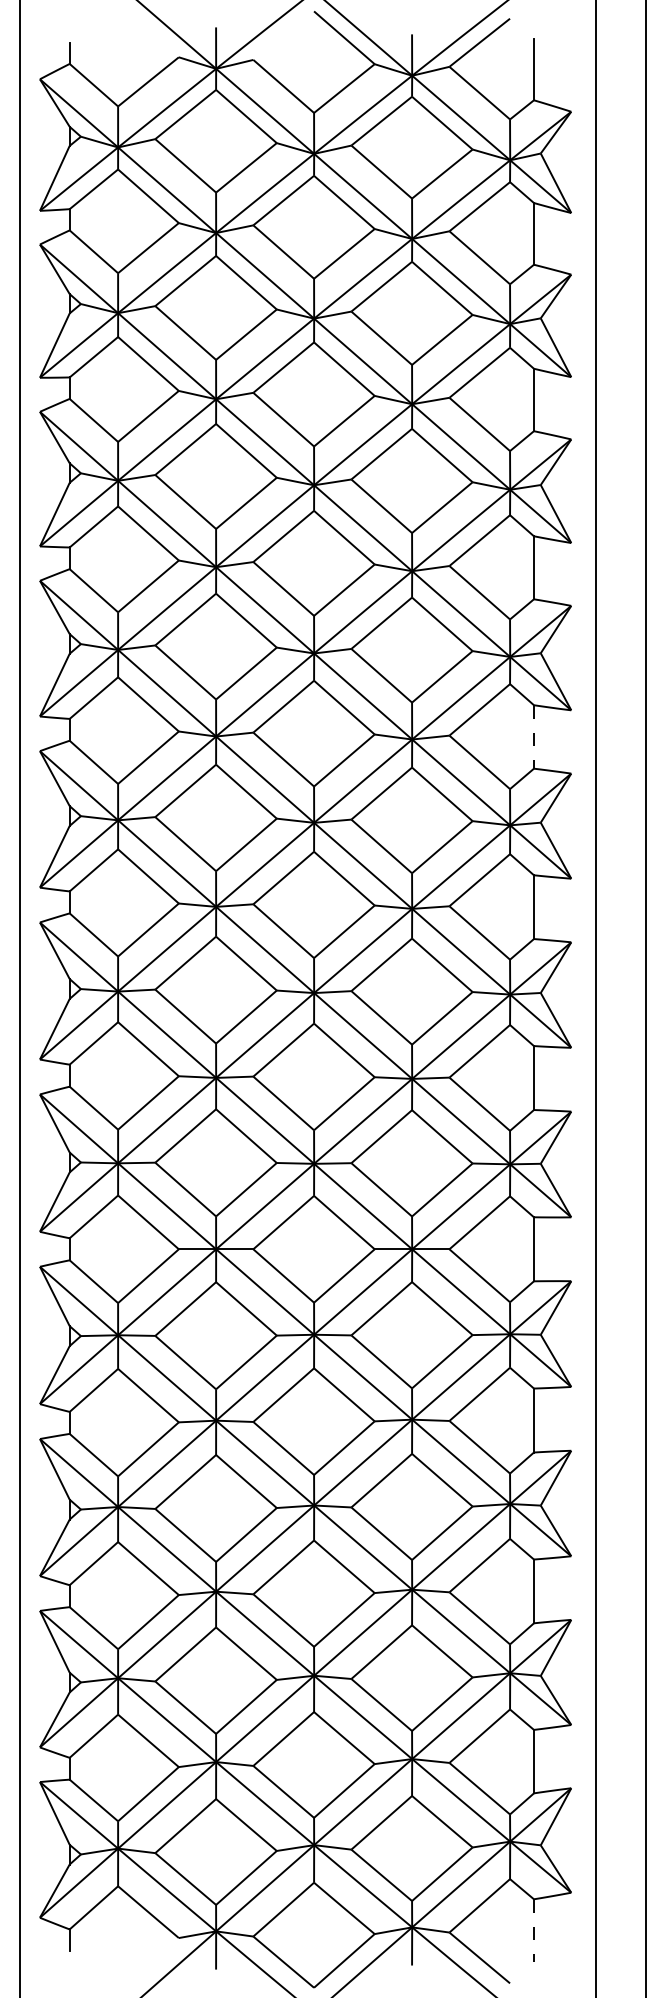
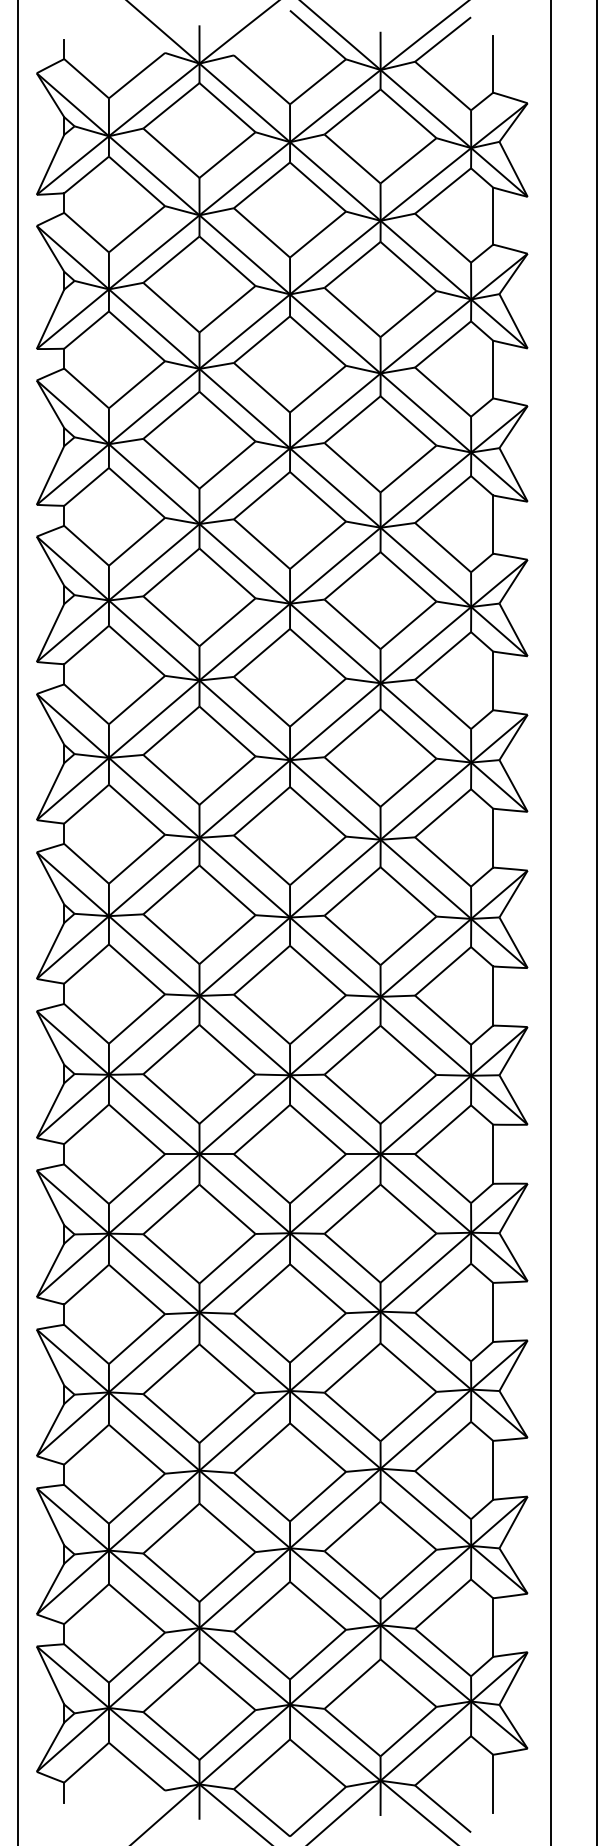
line: (533, 736) -> (492, 680), dashed -> solid
line: (533, 1930) -> (492, 1783), dashed -> solid

